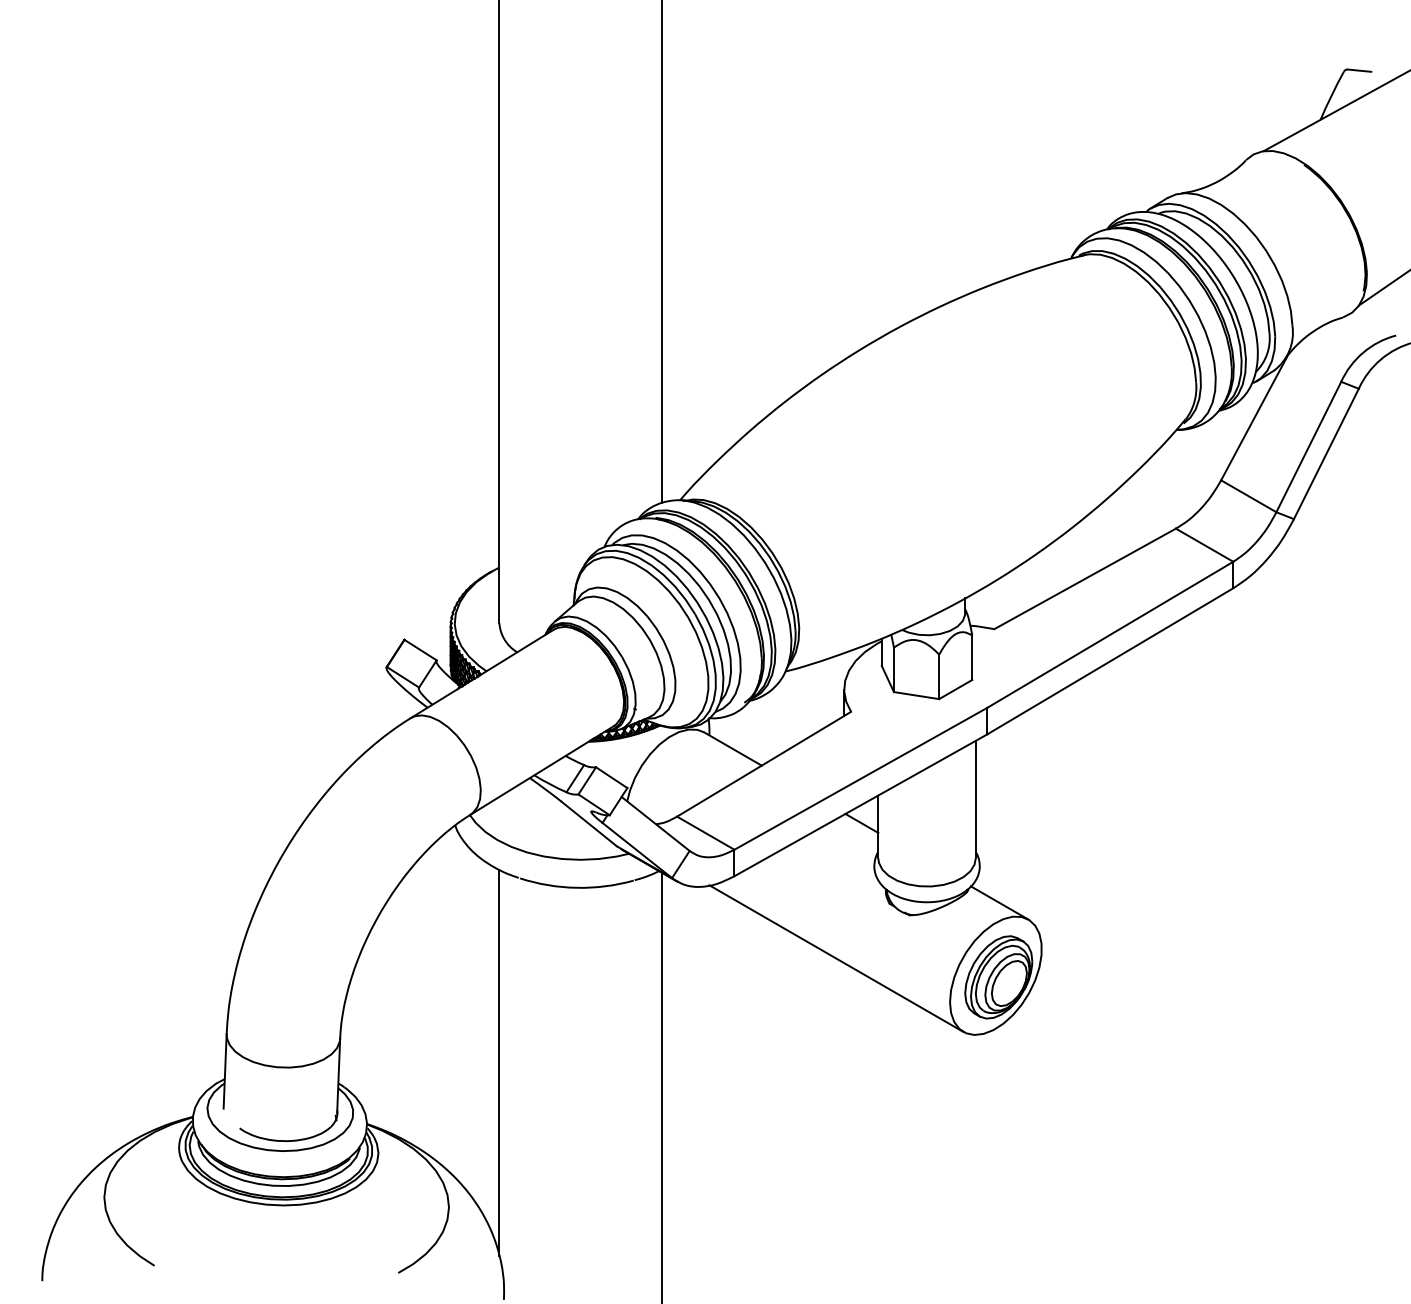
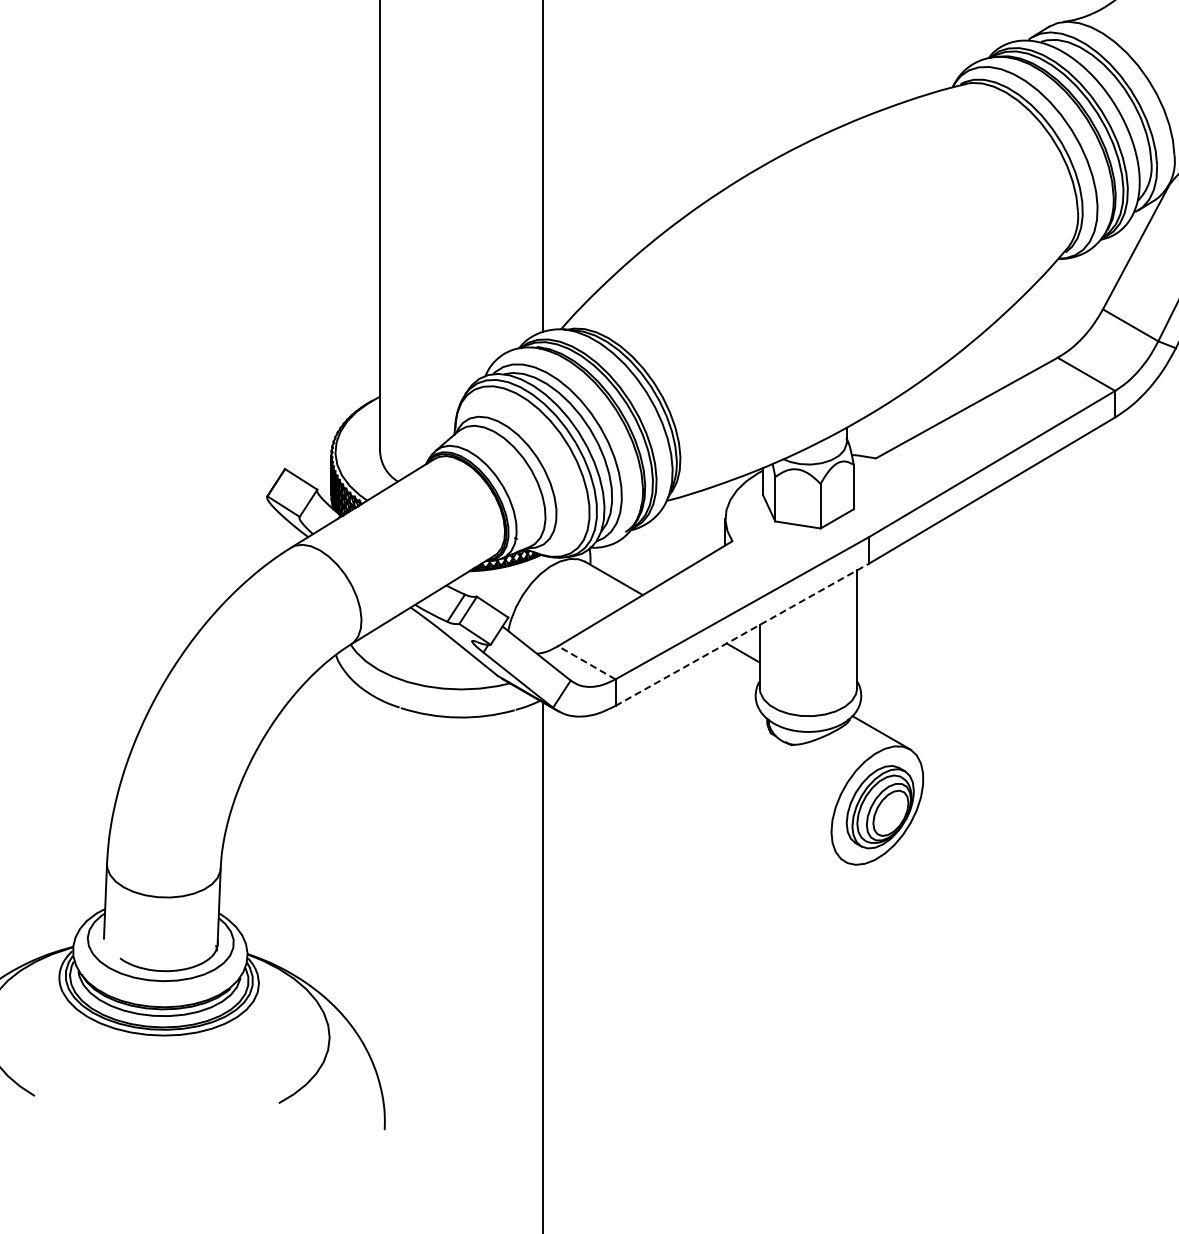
line: (861, 805) -> (742, 635), solid -> dashed
line: (705, 832) -> (586, 662), solid -> dashed
line: (836, 958) -> (717, 788), removed
line: (499, 1062) -> (380, 892), removed

